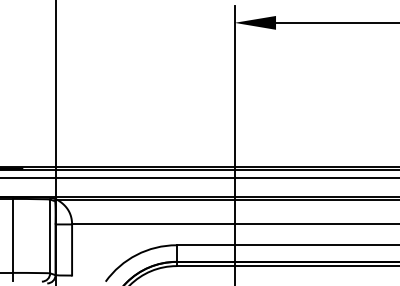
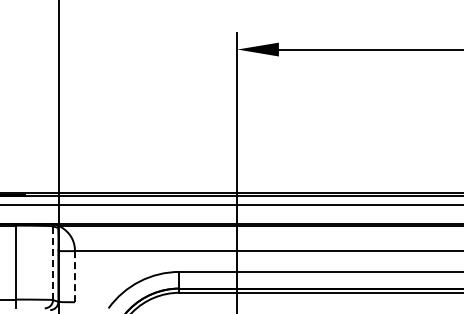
line: (50, 236) -> (53, 263), solid -> dashed
line: (71, 249) -> (74, 276), solid -> dashed

